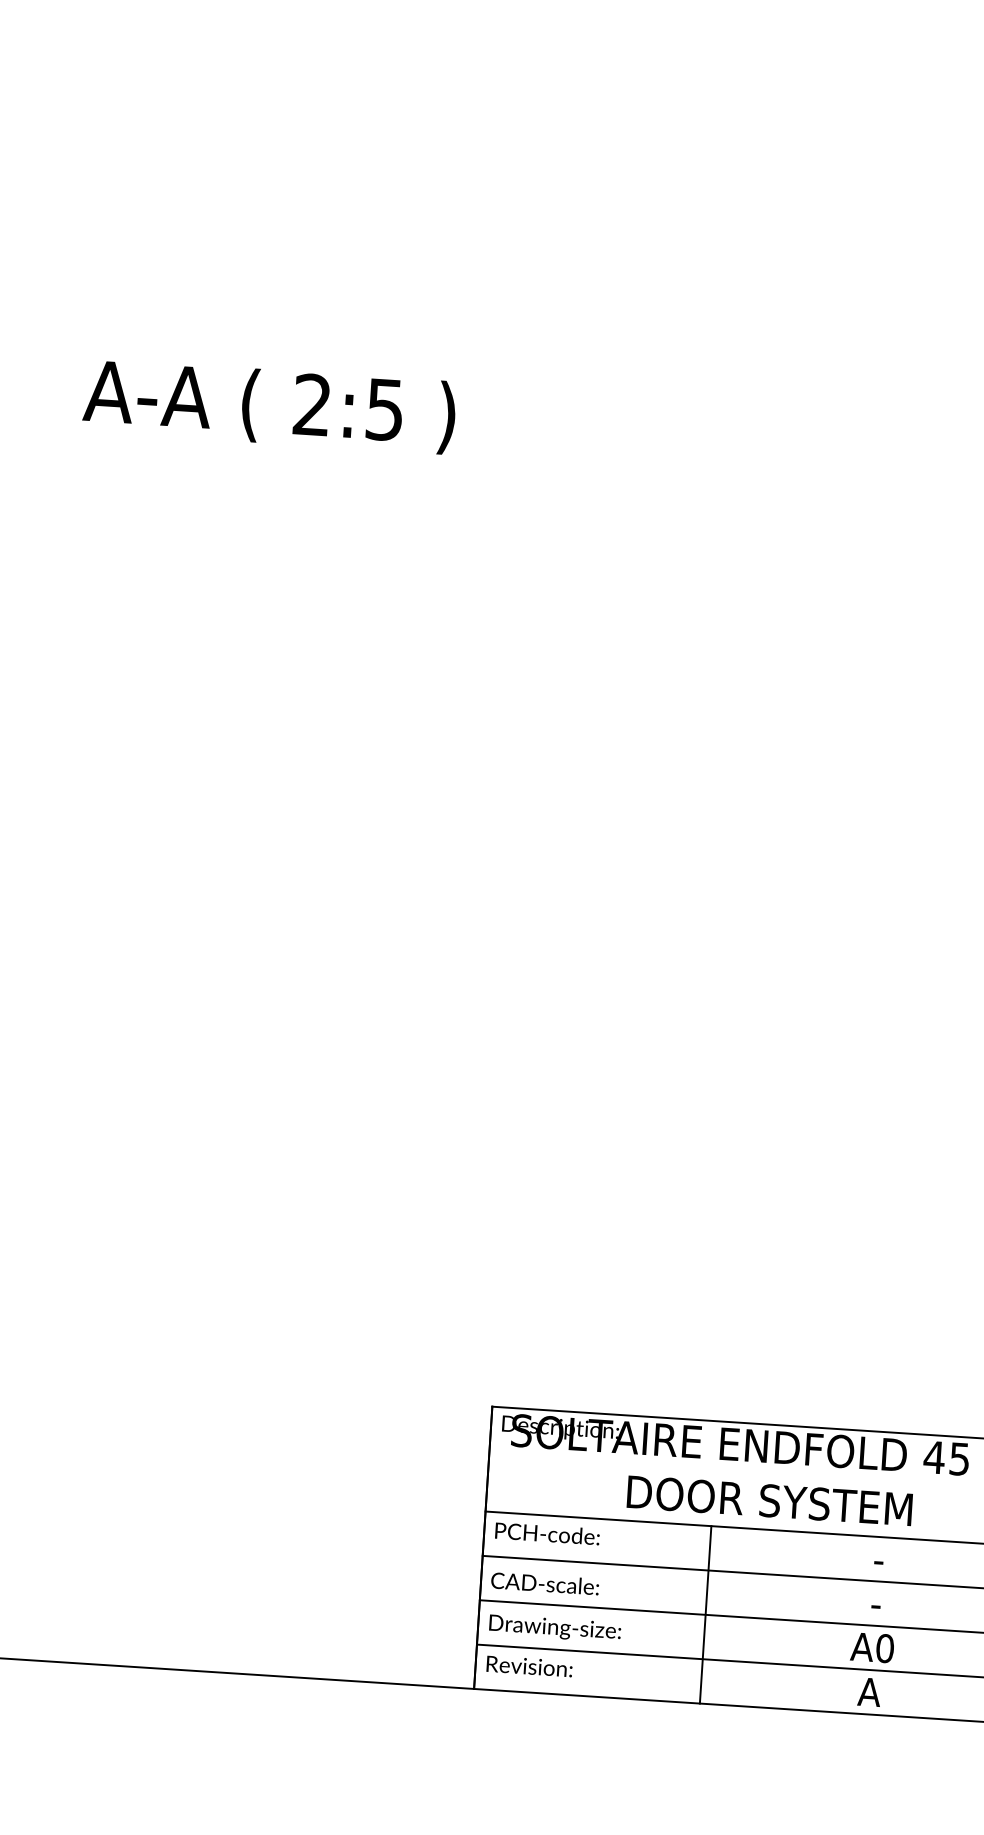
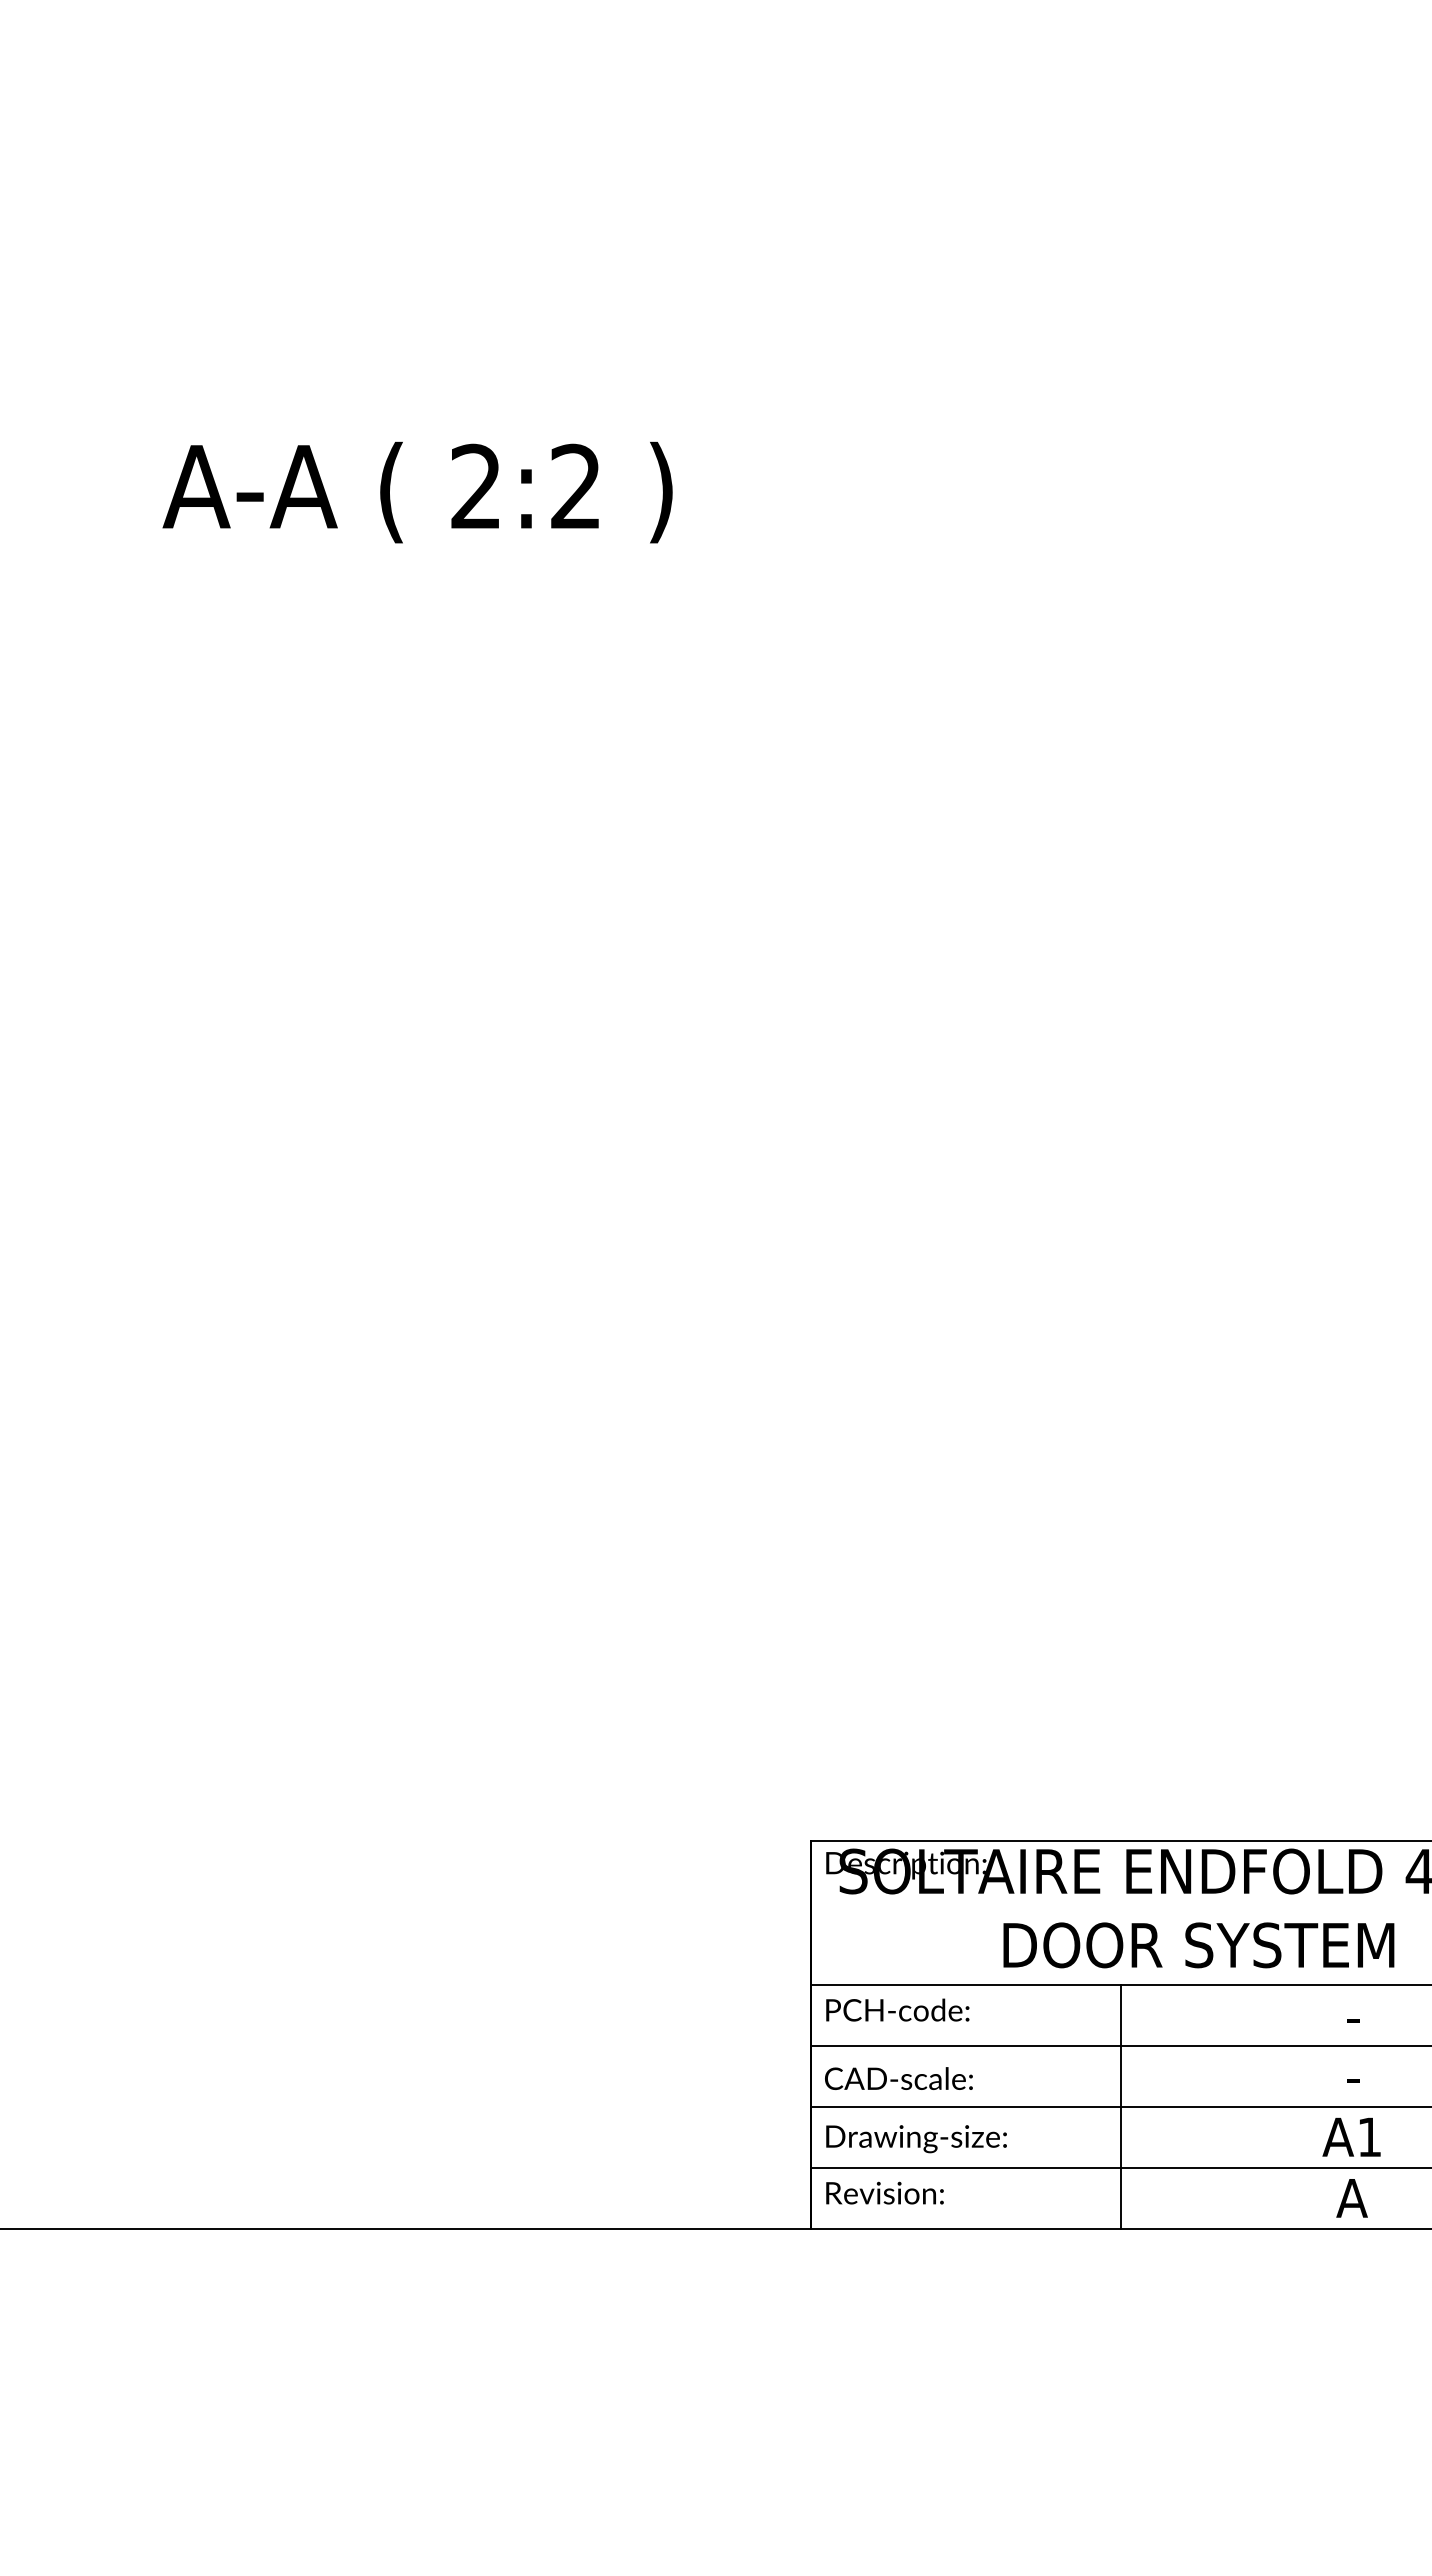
text: (384, 409) -> (575, 486), 2:5 -> 2:2
text: (884, 1648) -> (1369, 2137), A0 -> A1

